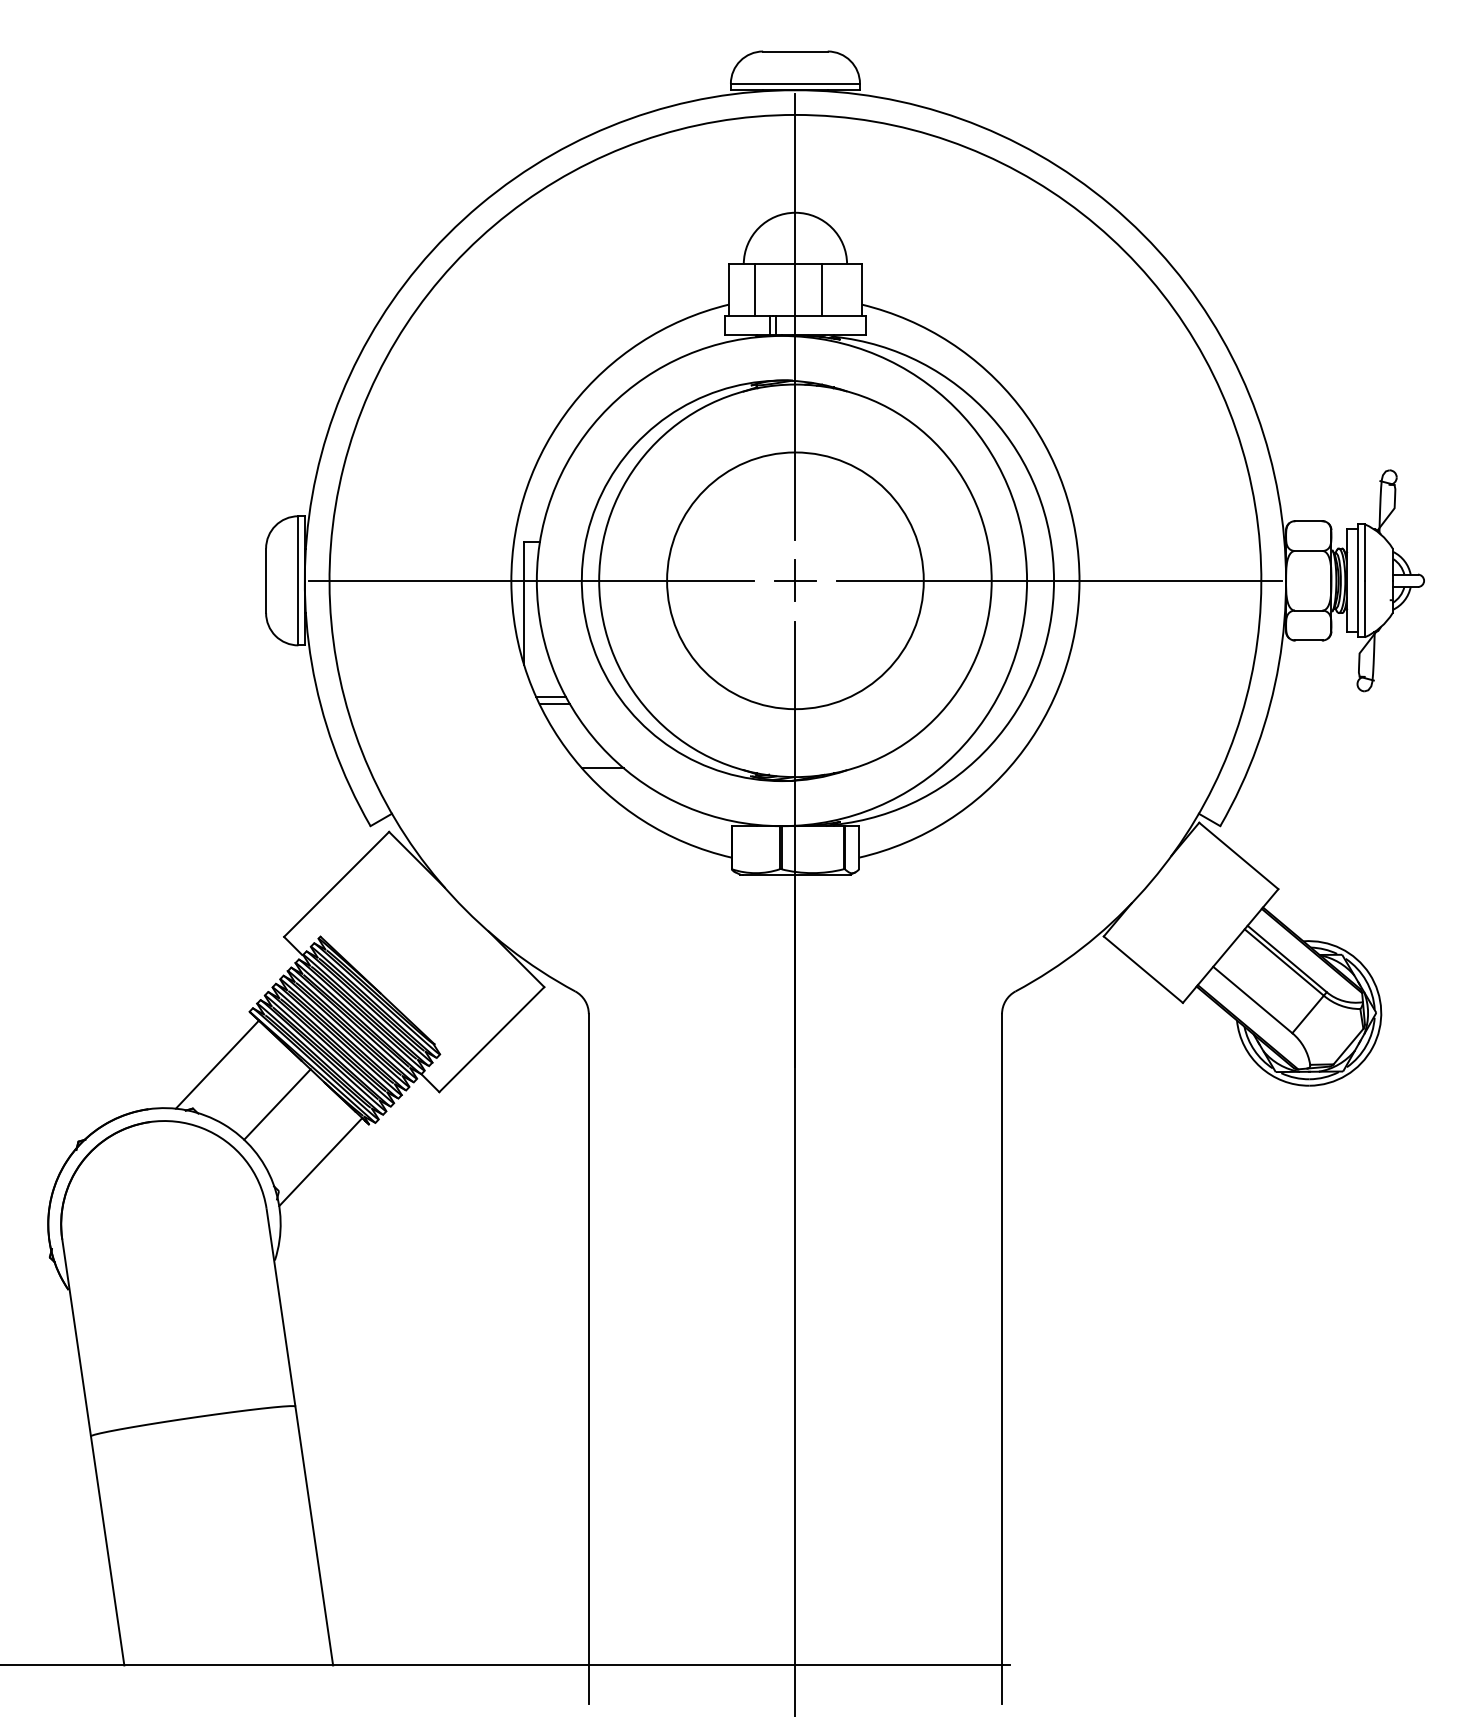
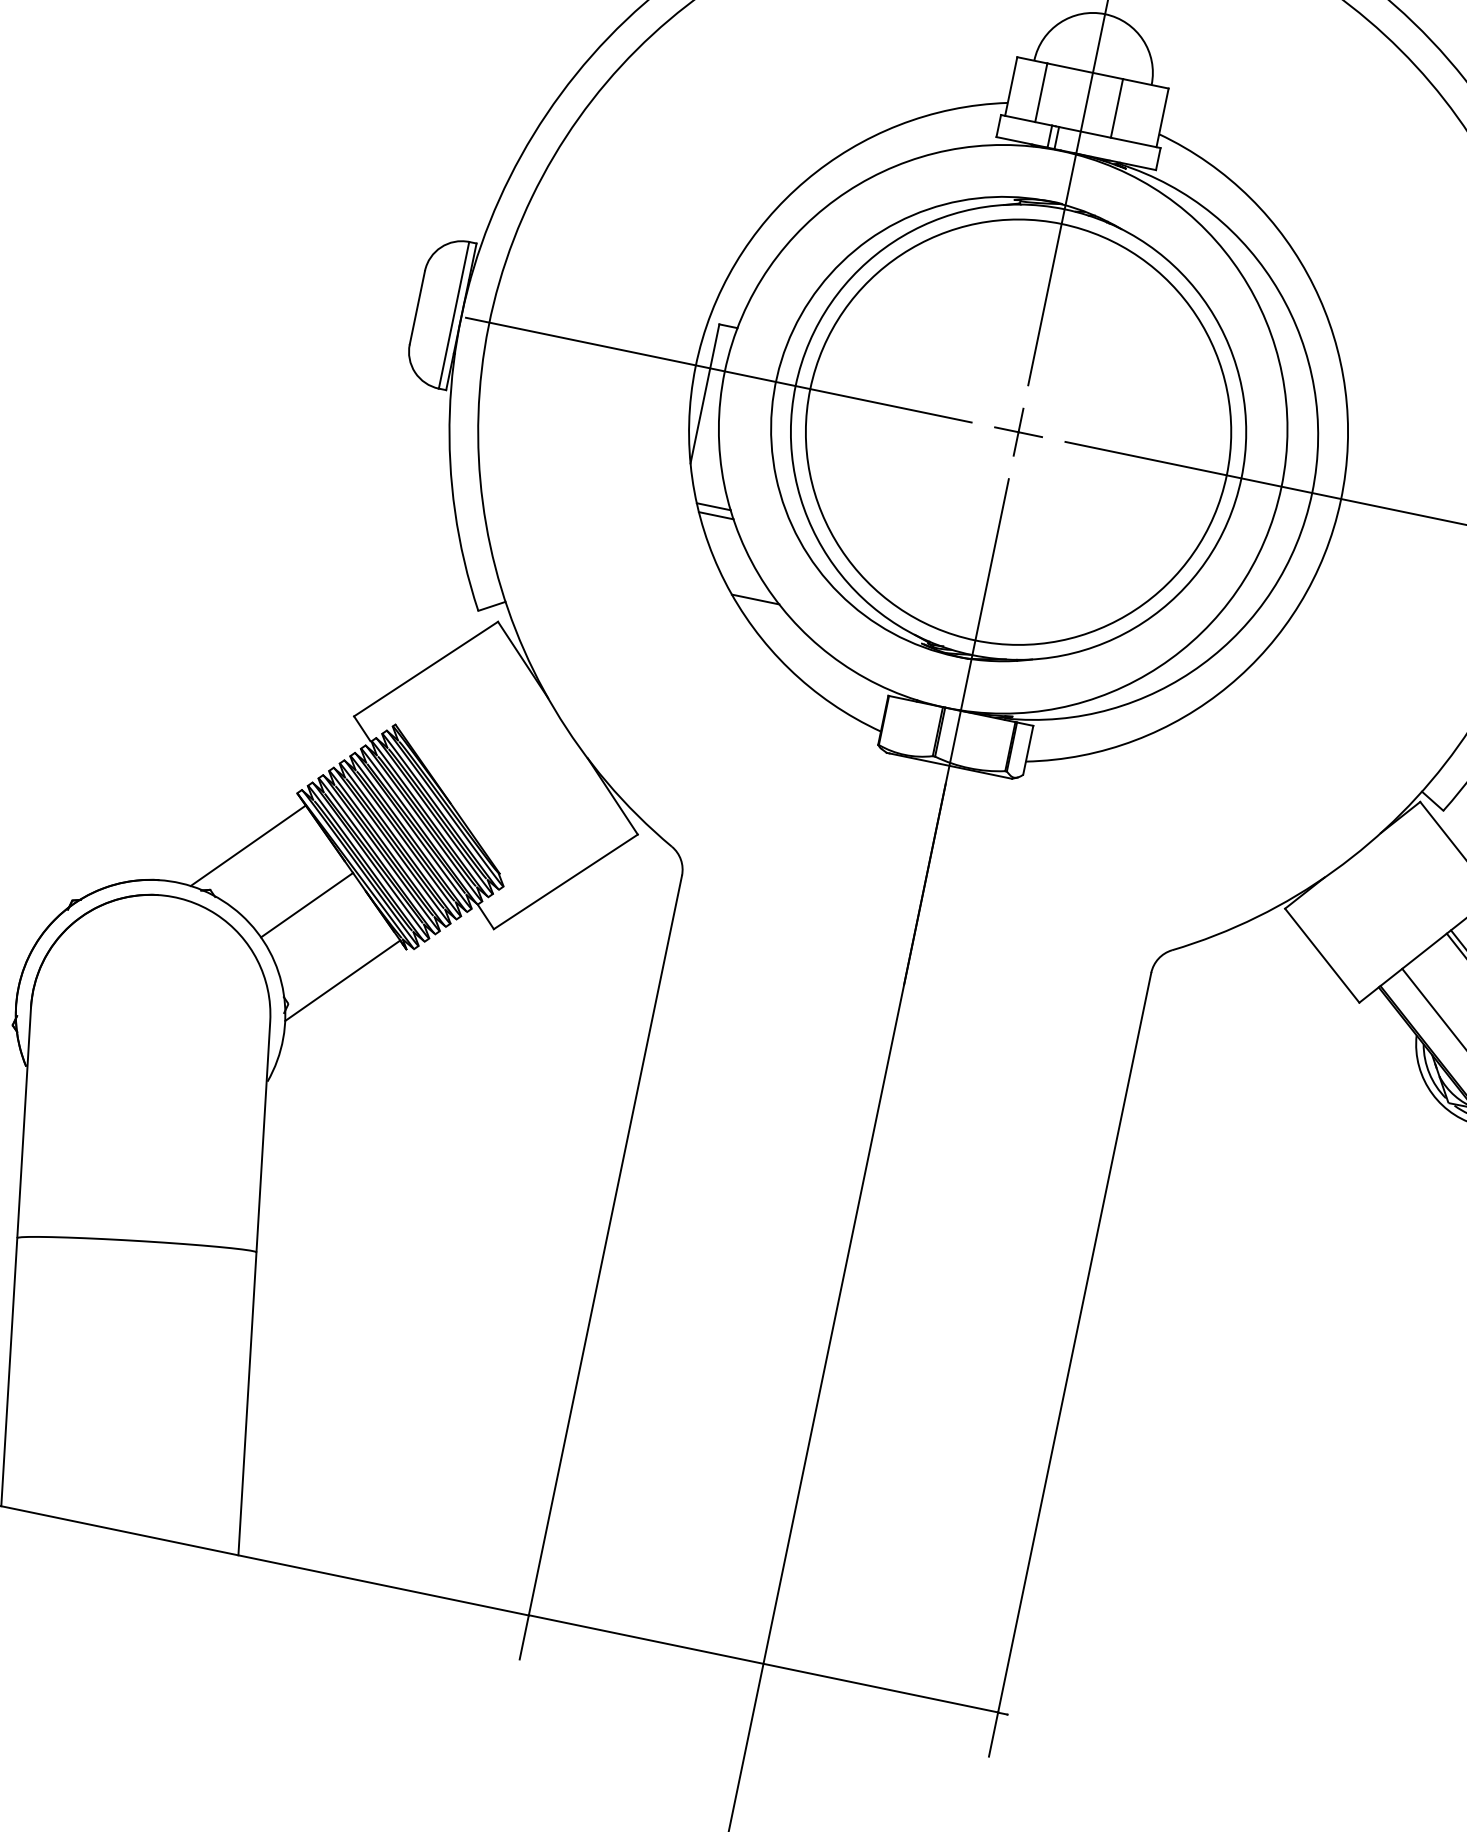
circle: (795, 580) -> (1018, 431), size x1.43

